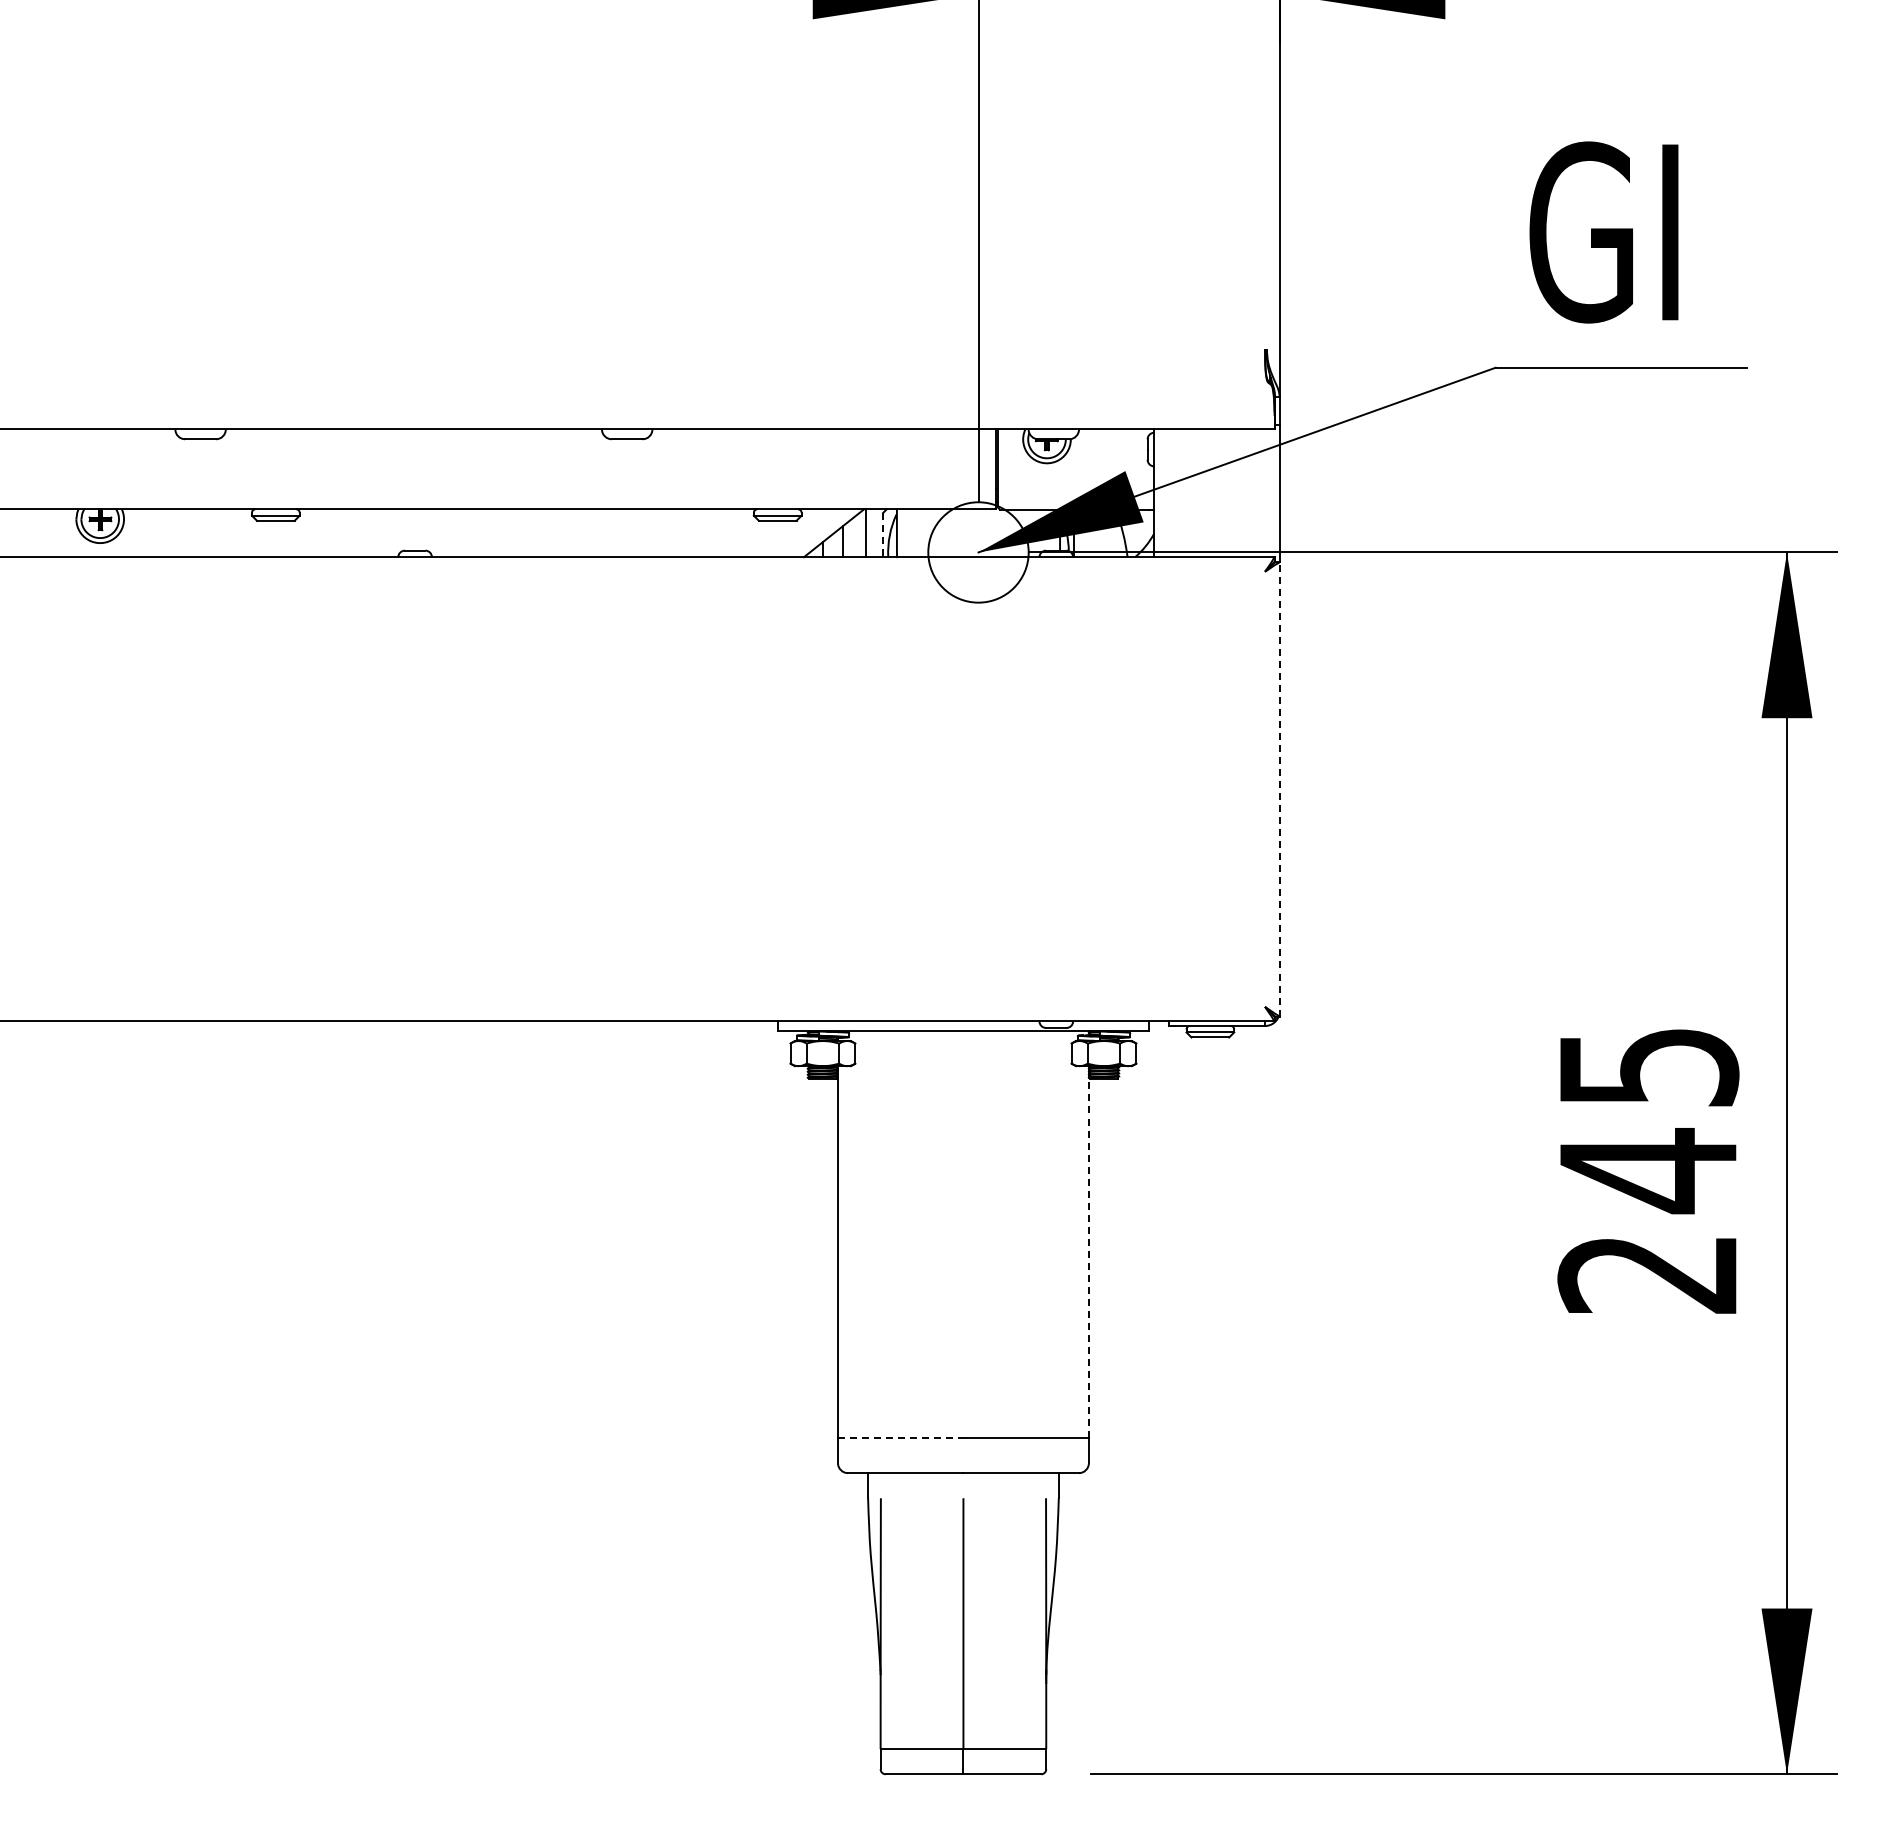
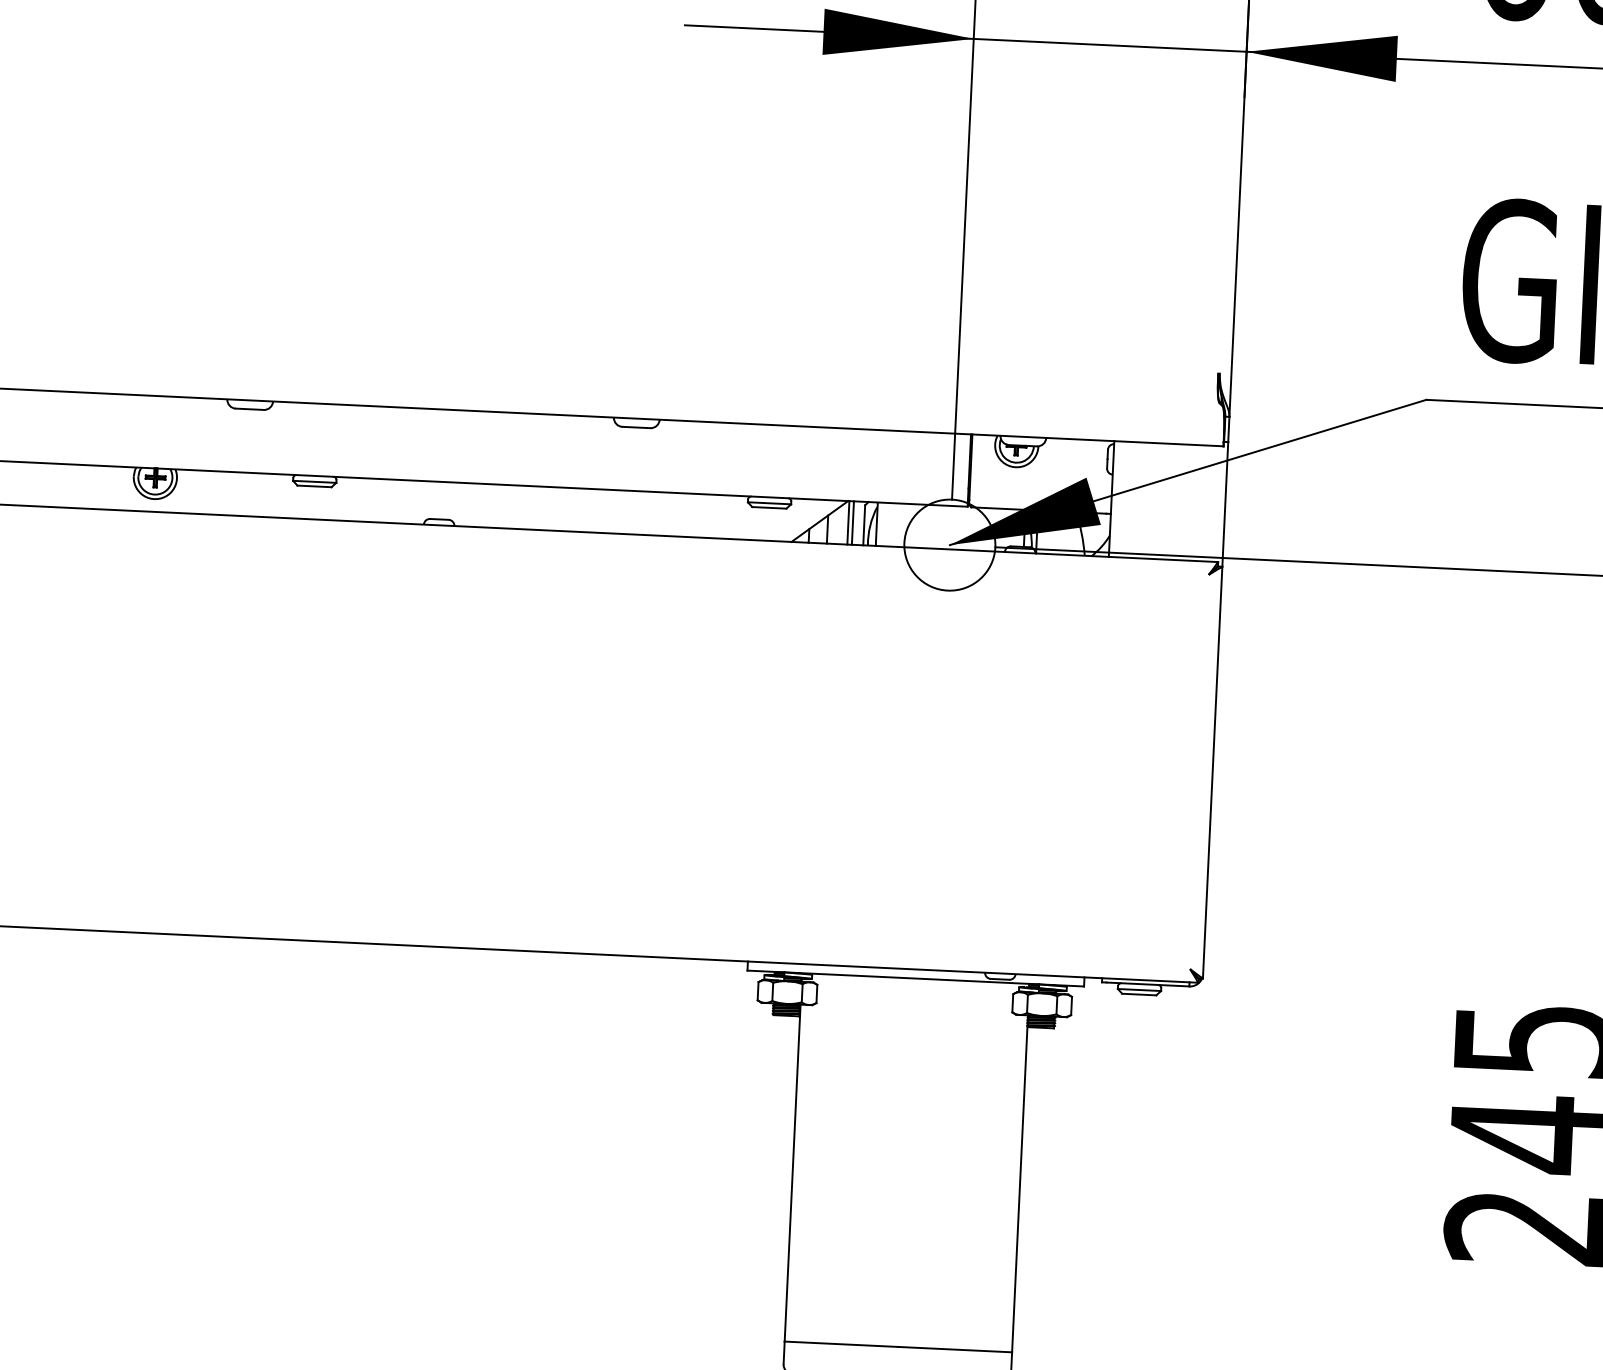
line: (870, 533) -> (852, 523), added
line: (883, 535) -> (864, 525), dashed -> solid
line: (1279, 788) -> (1212, 771), dashed -> solid
line: (1088, 1257) -> (1019, 1188), dashed -> solid
line: (900, 1438) -> (841, 1344), dashed -> solid

